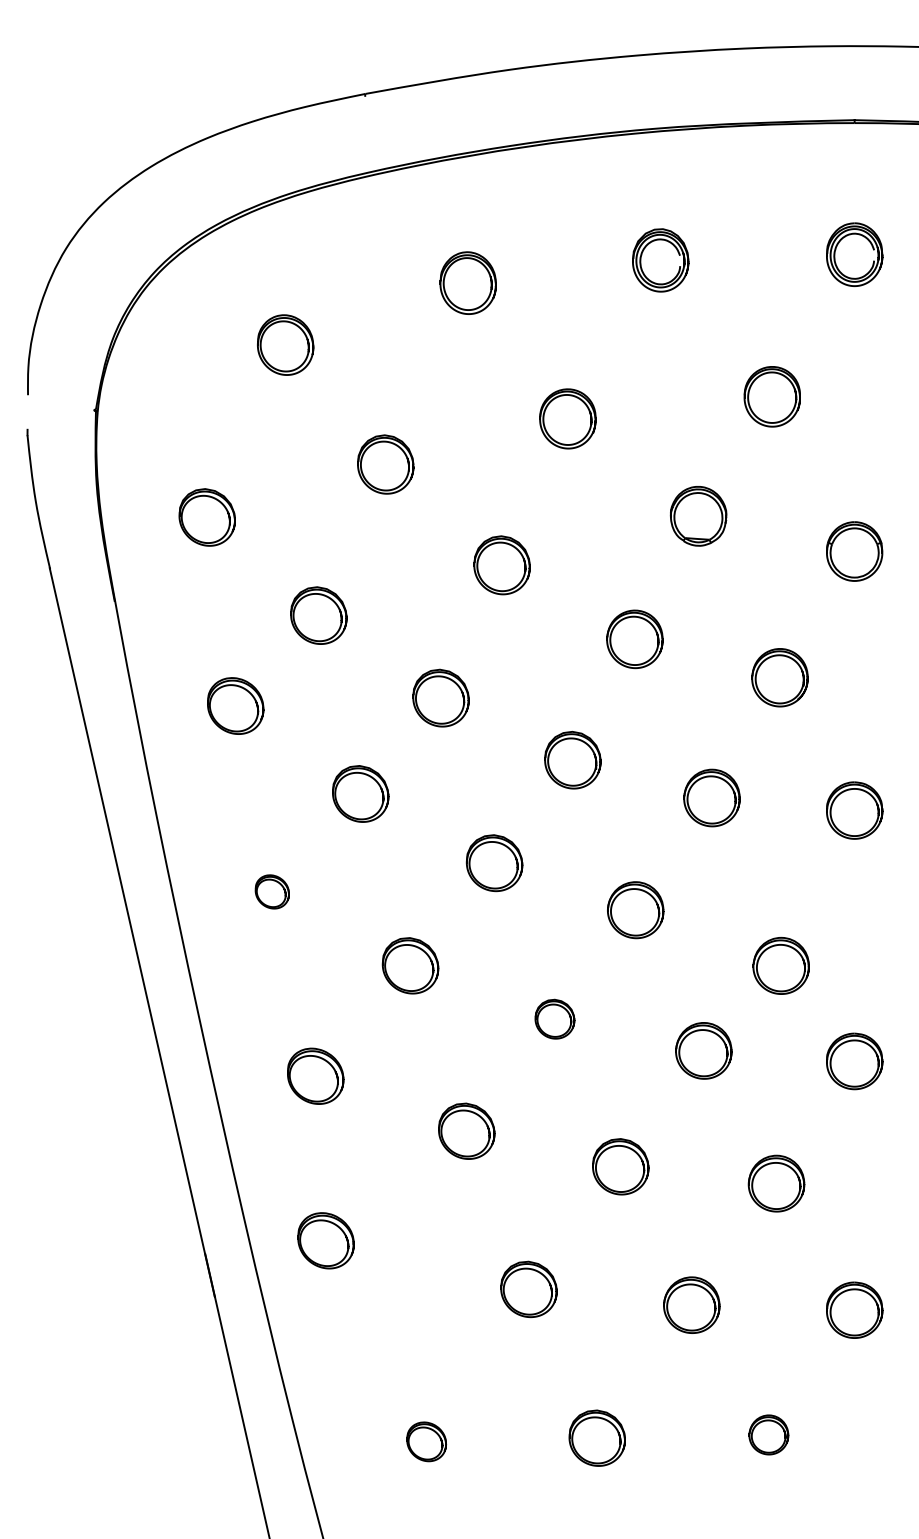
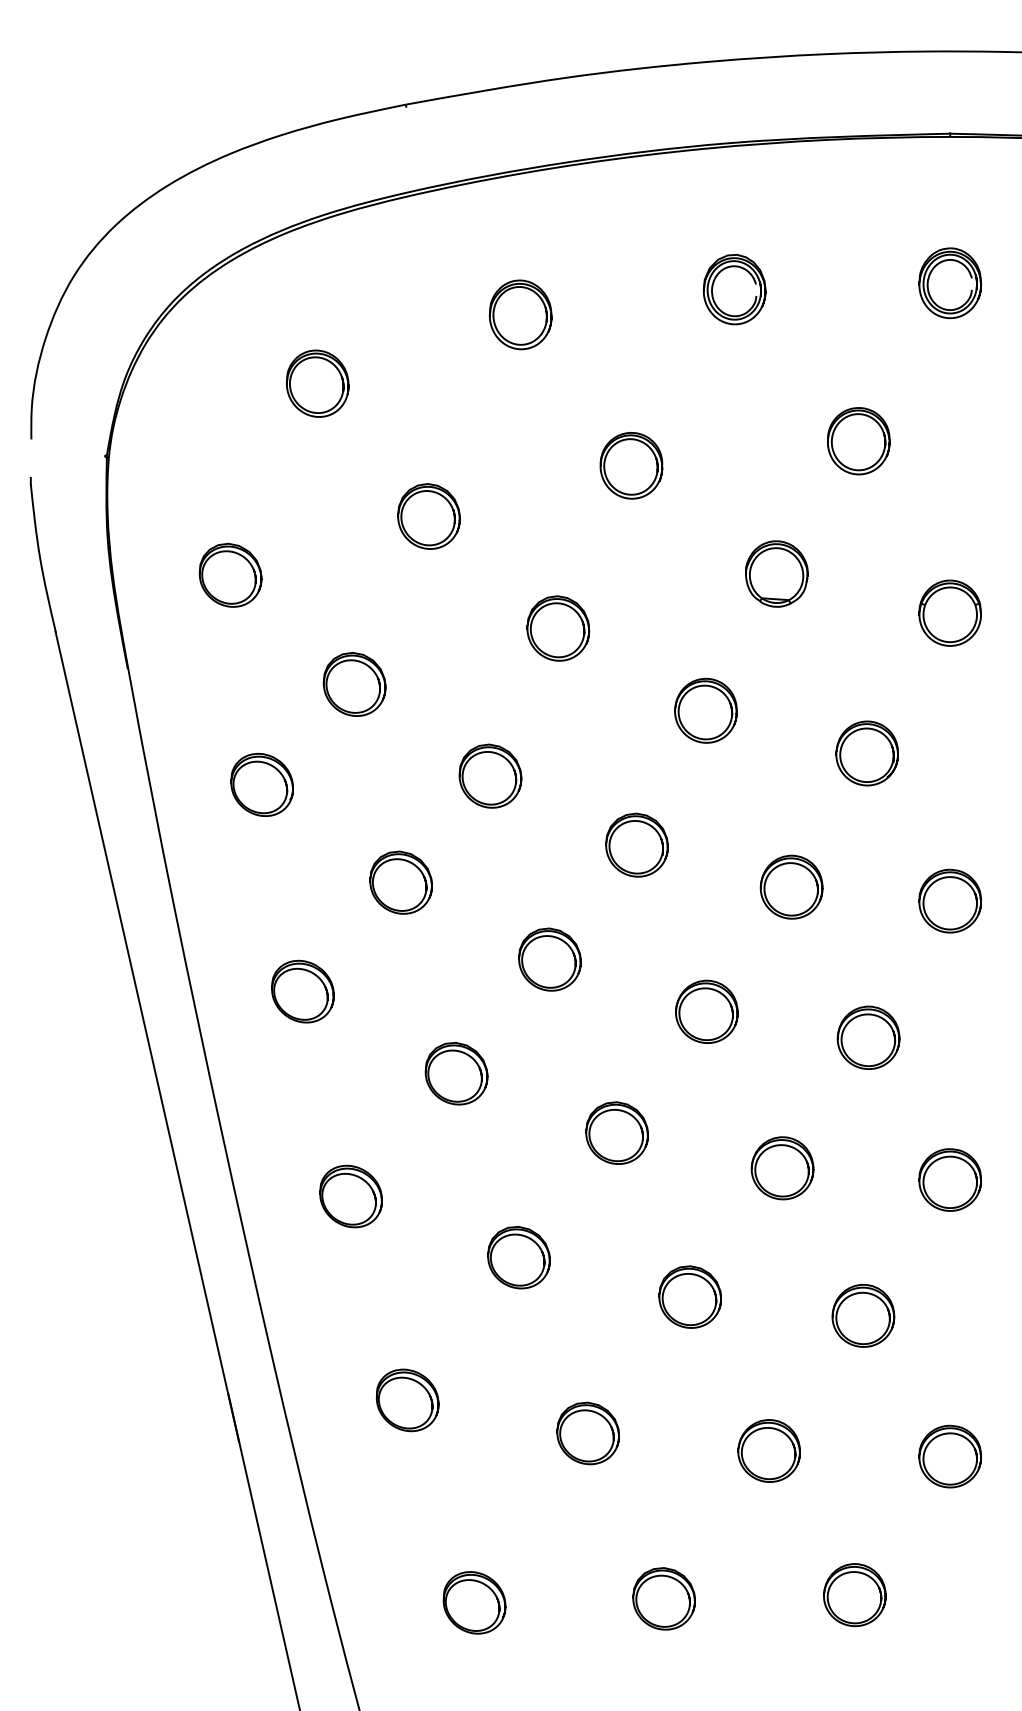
part: (271, 891) -> (302, 991), size x1.67
part: (781, 965) -> (868, 1037), moved
part: (554, 1018) -> (616, 1132), size x1.43
part: (325, 1240) -> (407, 1400), moved
part: (768, 1435) -> (854, 1595), size x1.43
part: (426, 1441) -> (474, 1602), size x1.43

